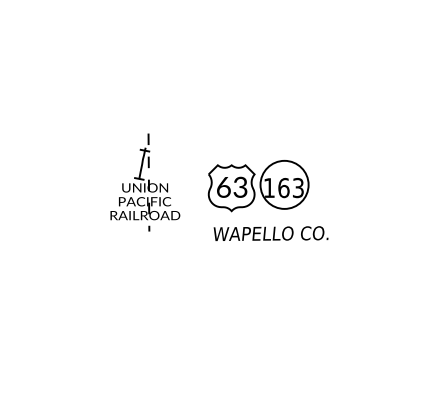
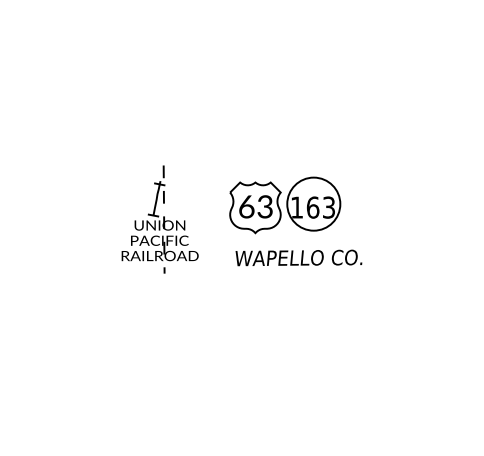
part: (144, 182) -> (159, 219), moved

